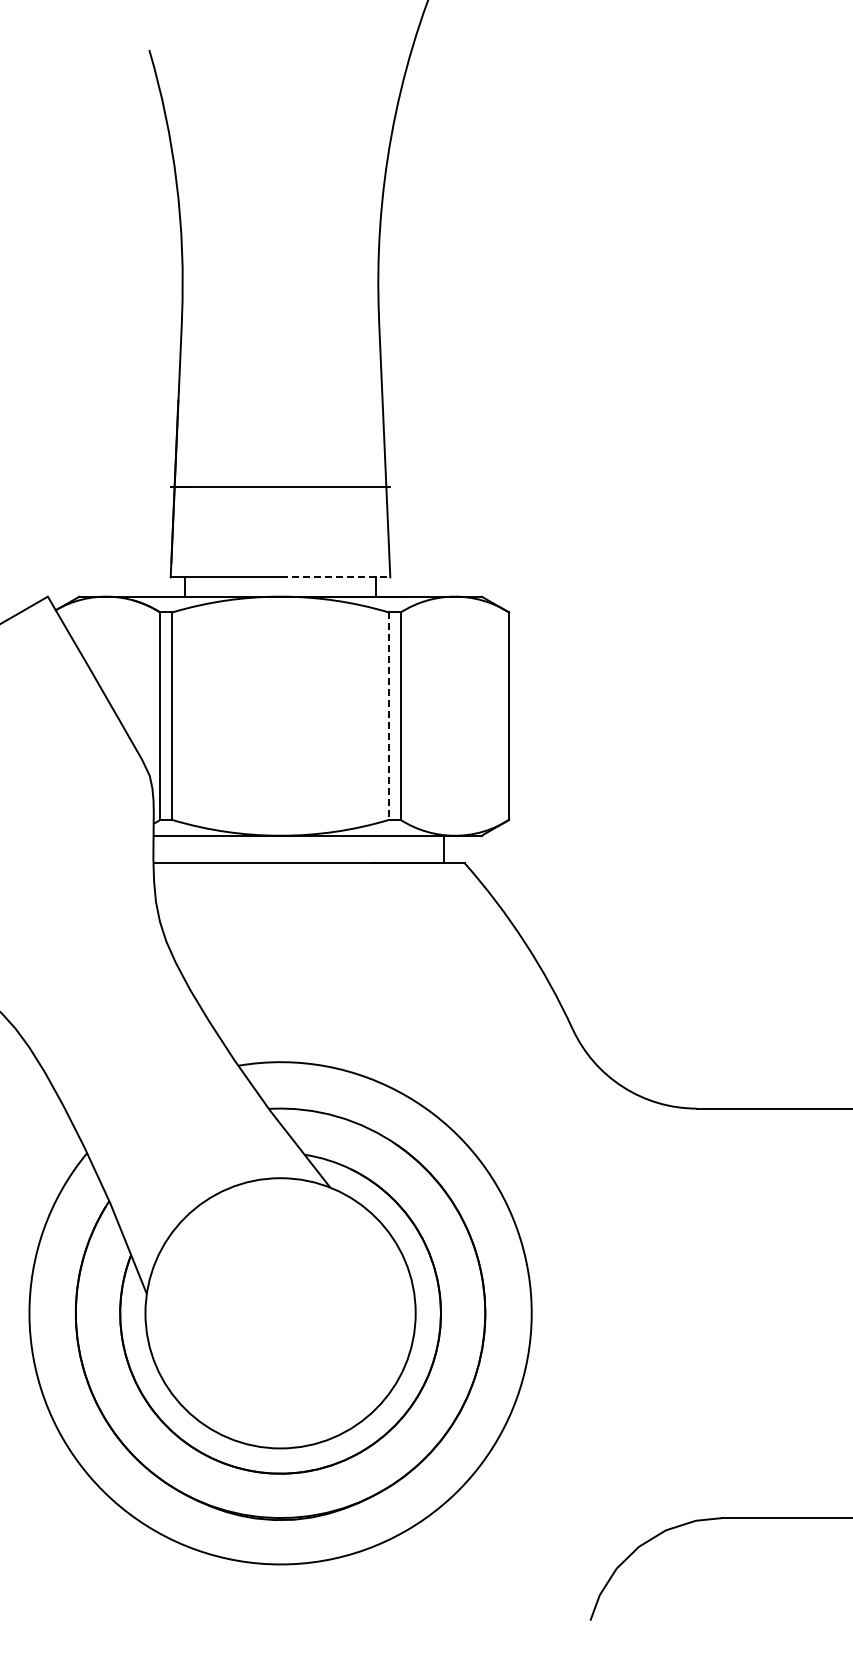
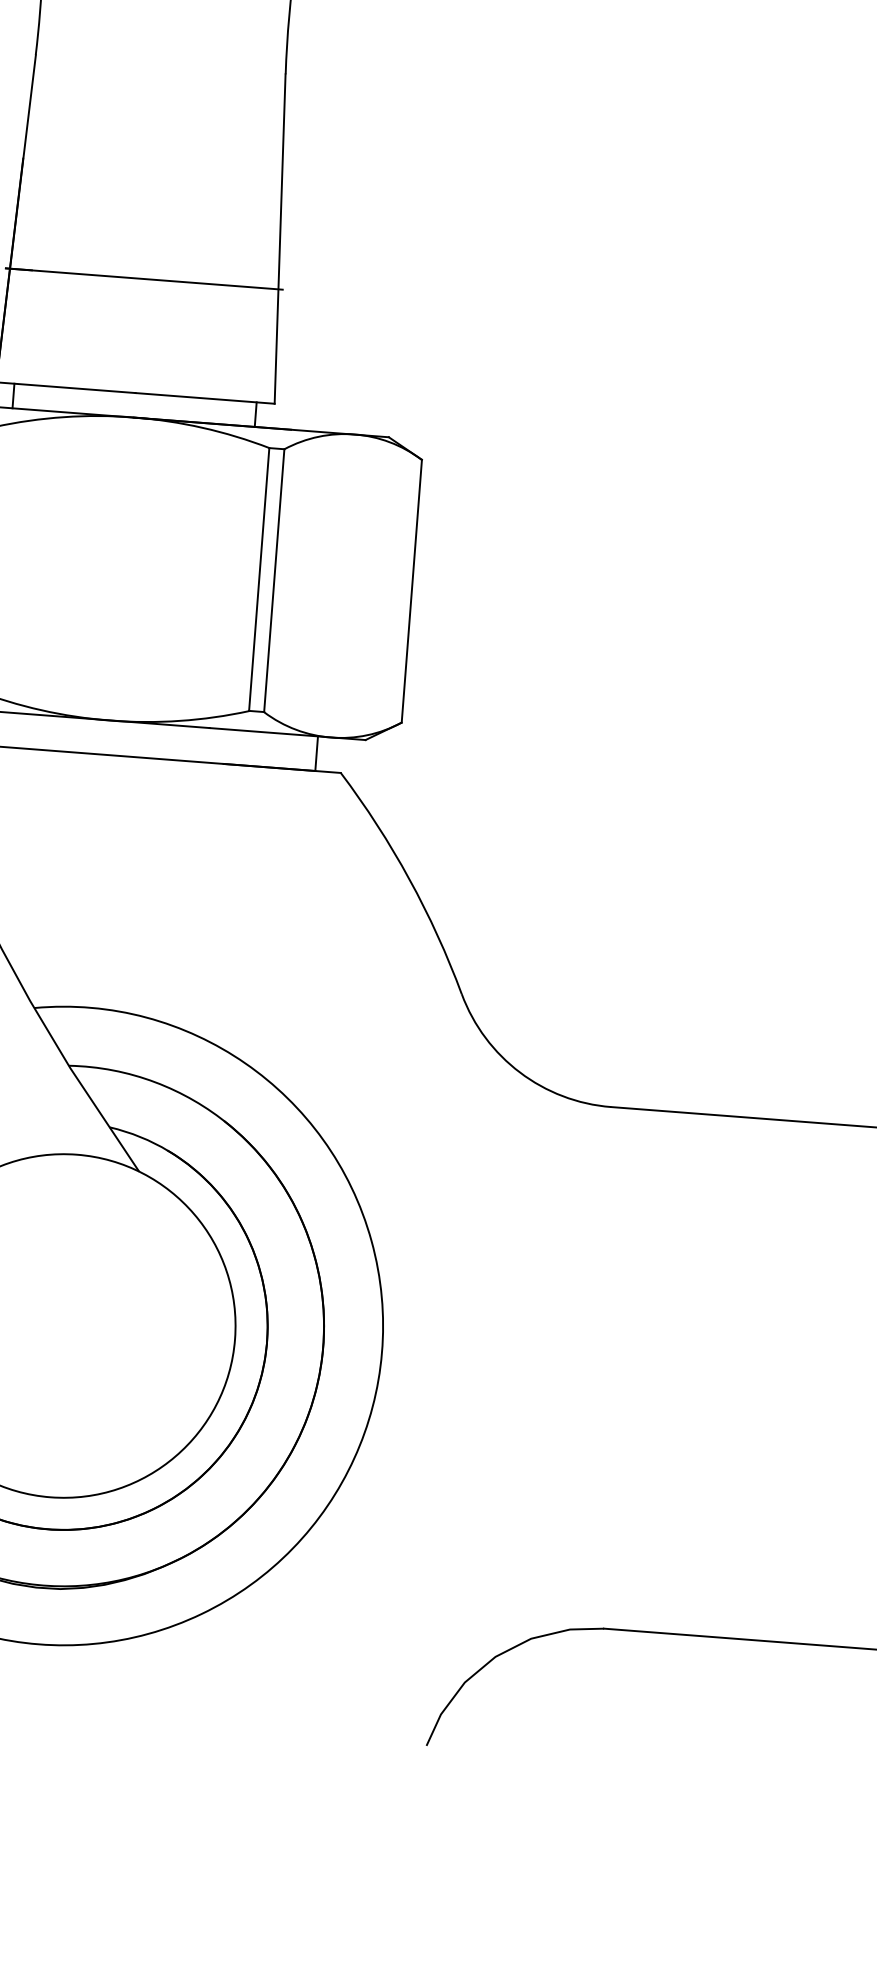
line: (335, 577) -> (205, 398), dashed -> solid
line: (388, 716) -> (258, 579), dashed -> solid

